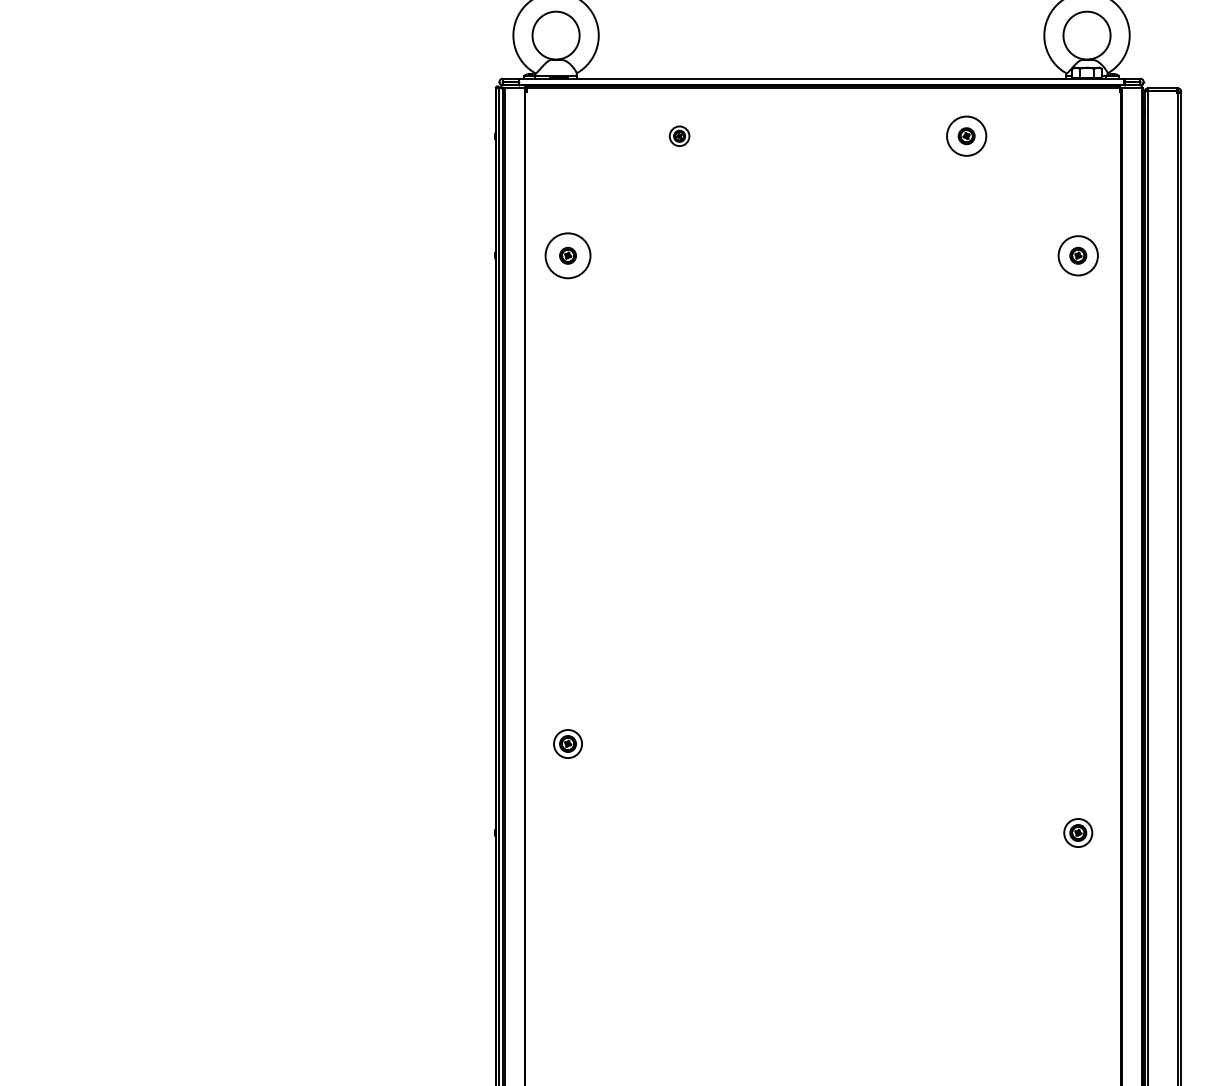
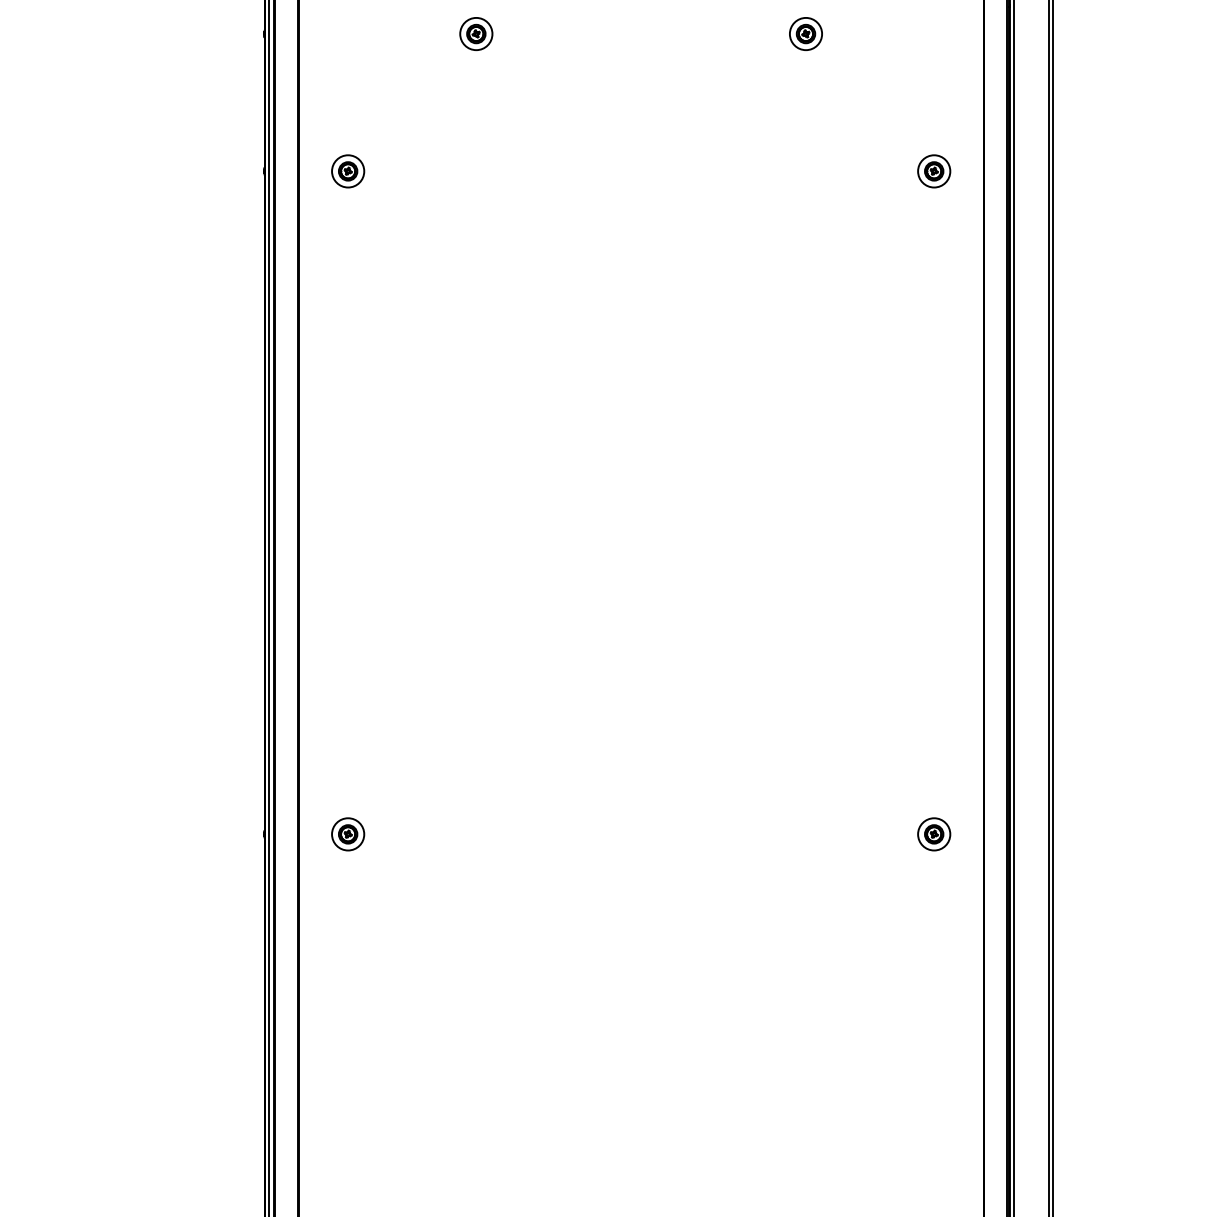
part: (679, 136) -> (476, 34), size x1.43
circle: (966, 136) -> (805, 34), size x0.71
circle: (568, 255) -> (348, 171), size x0.62
circle: (1078, 255) -> (934, 171), size x0.71
part: (567, 743) -> (347, 833), moved

